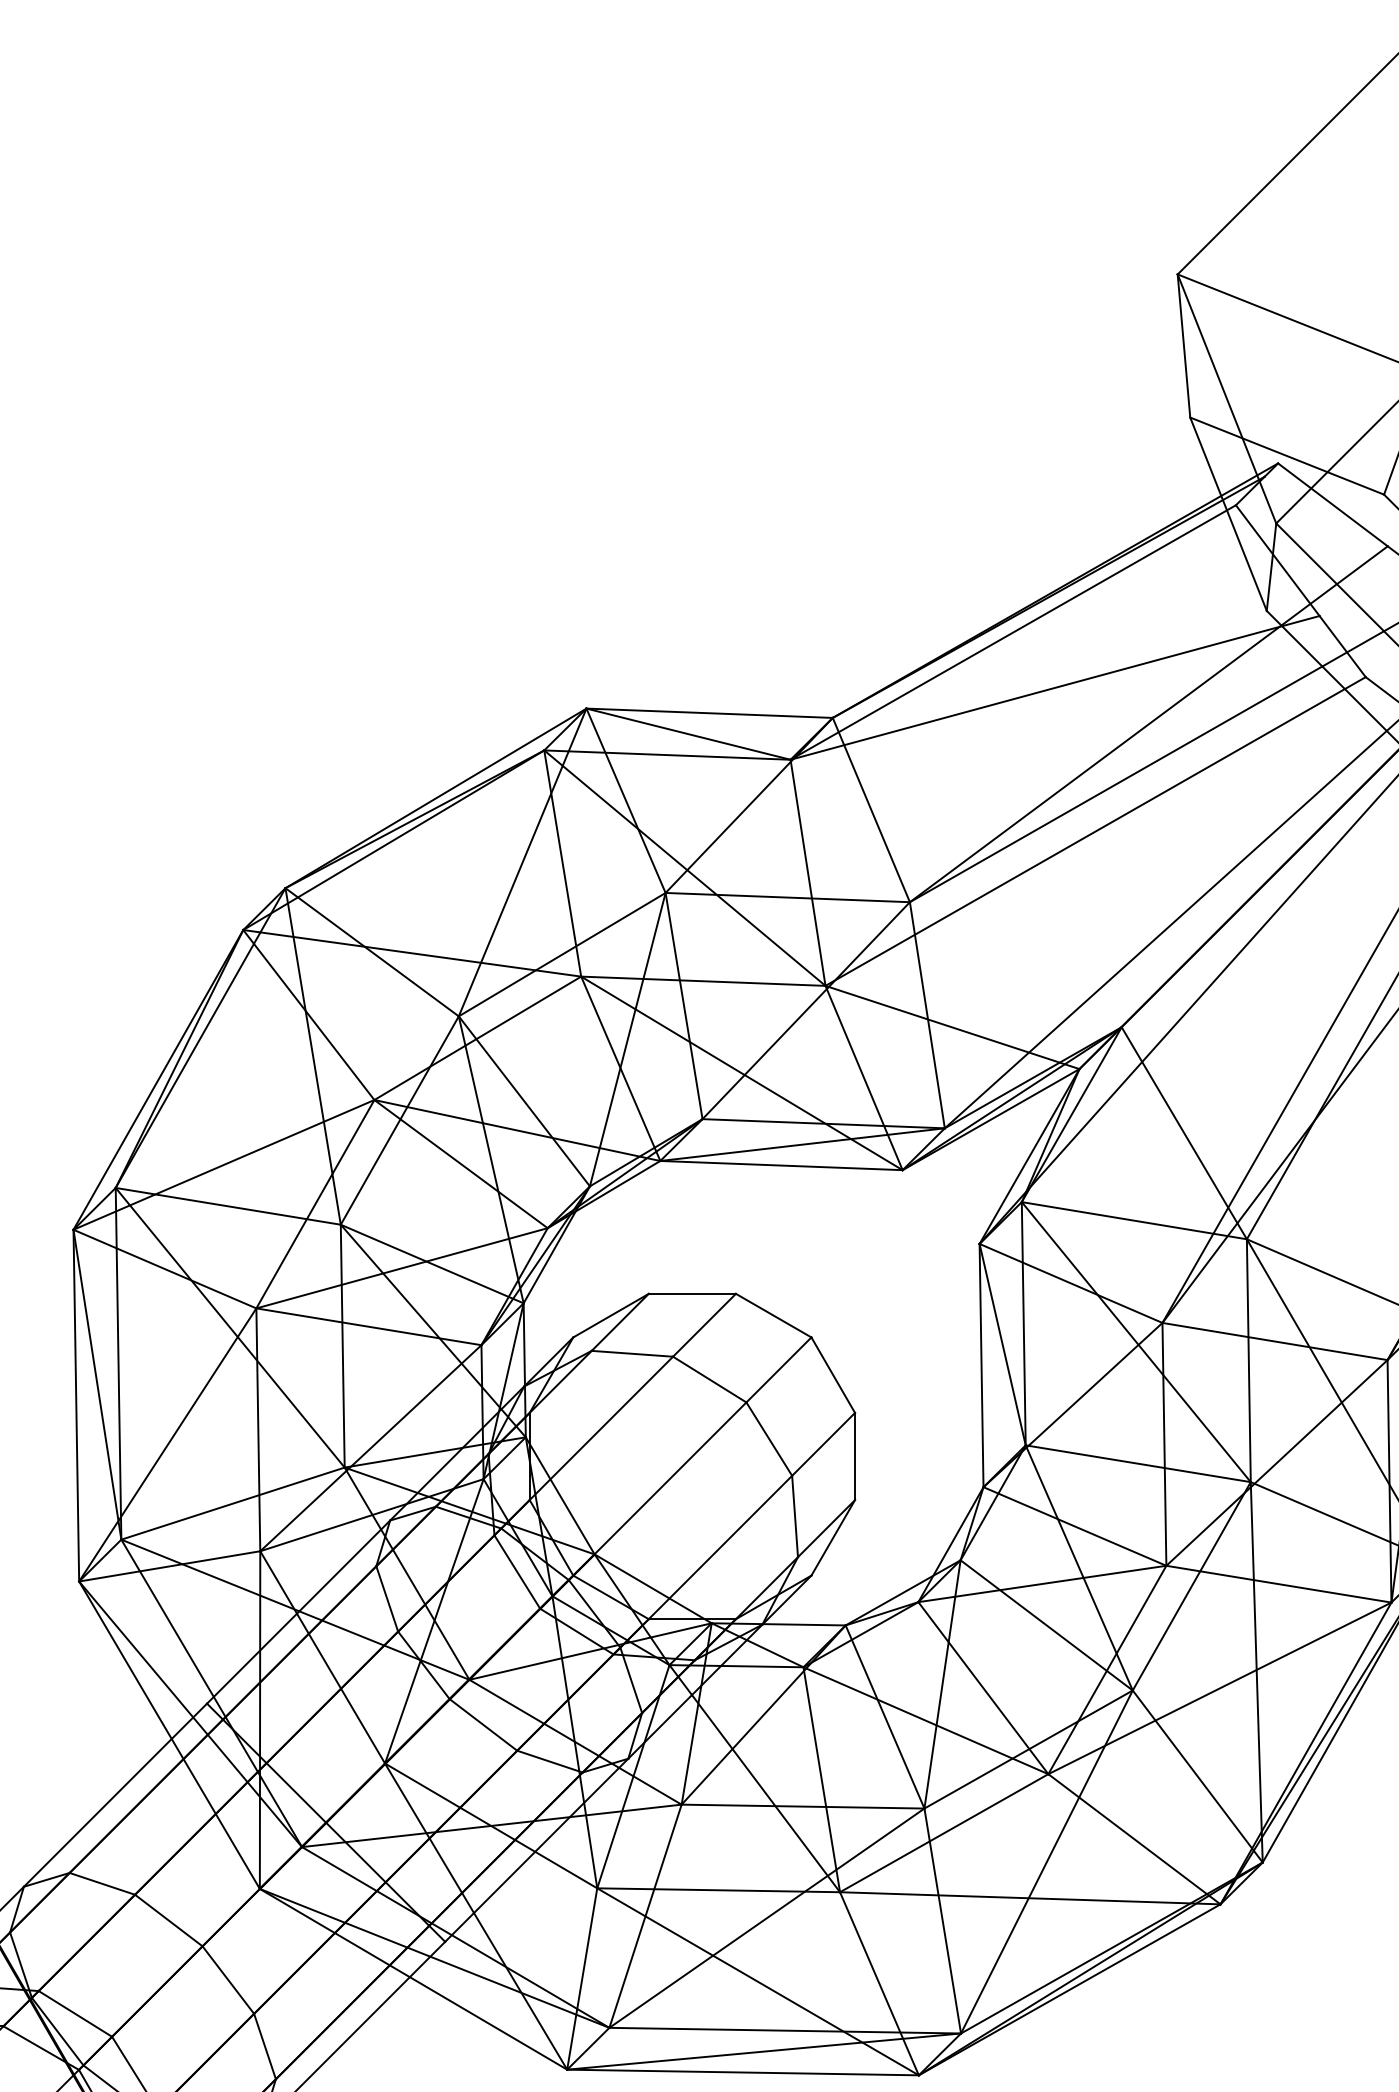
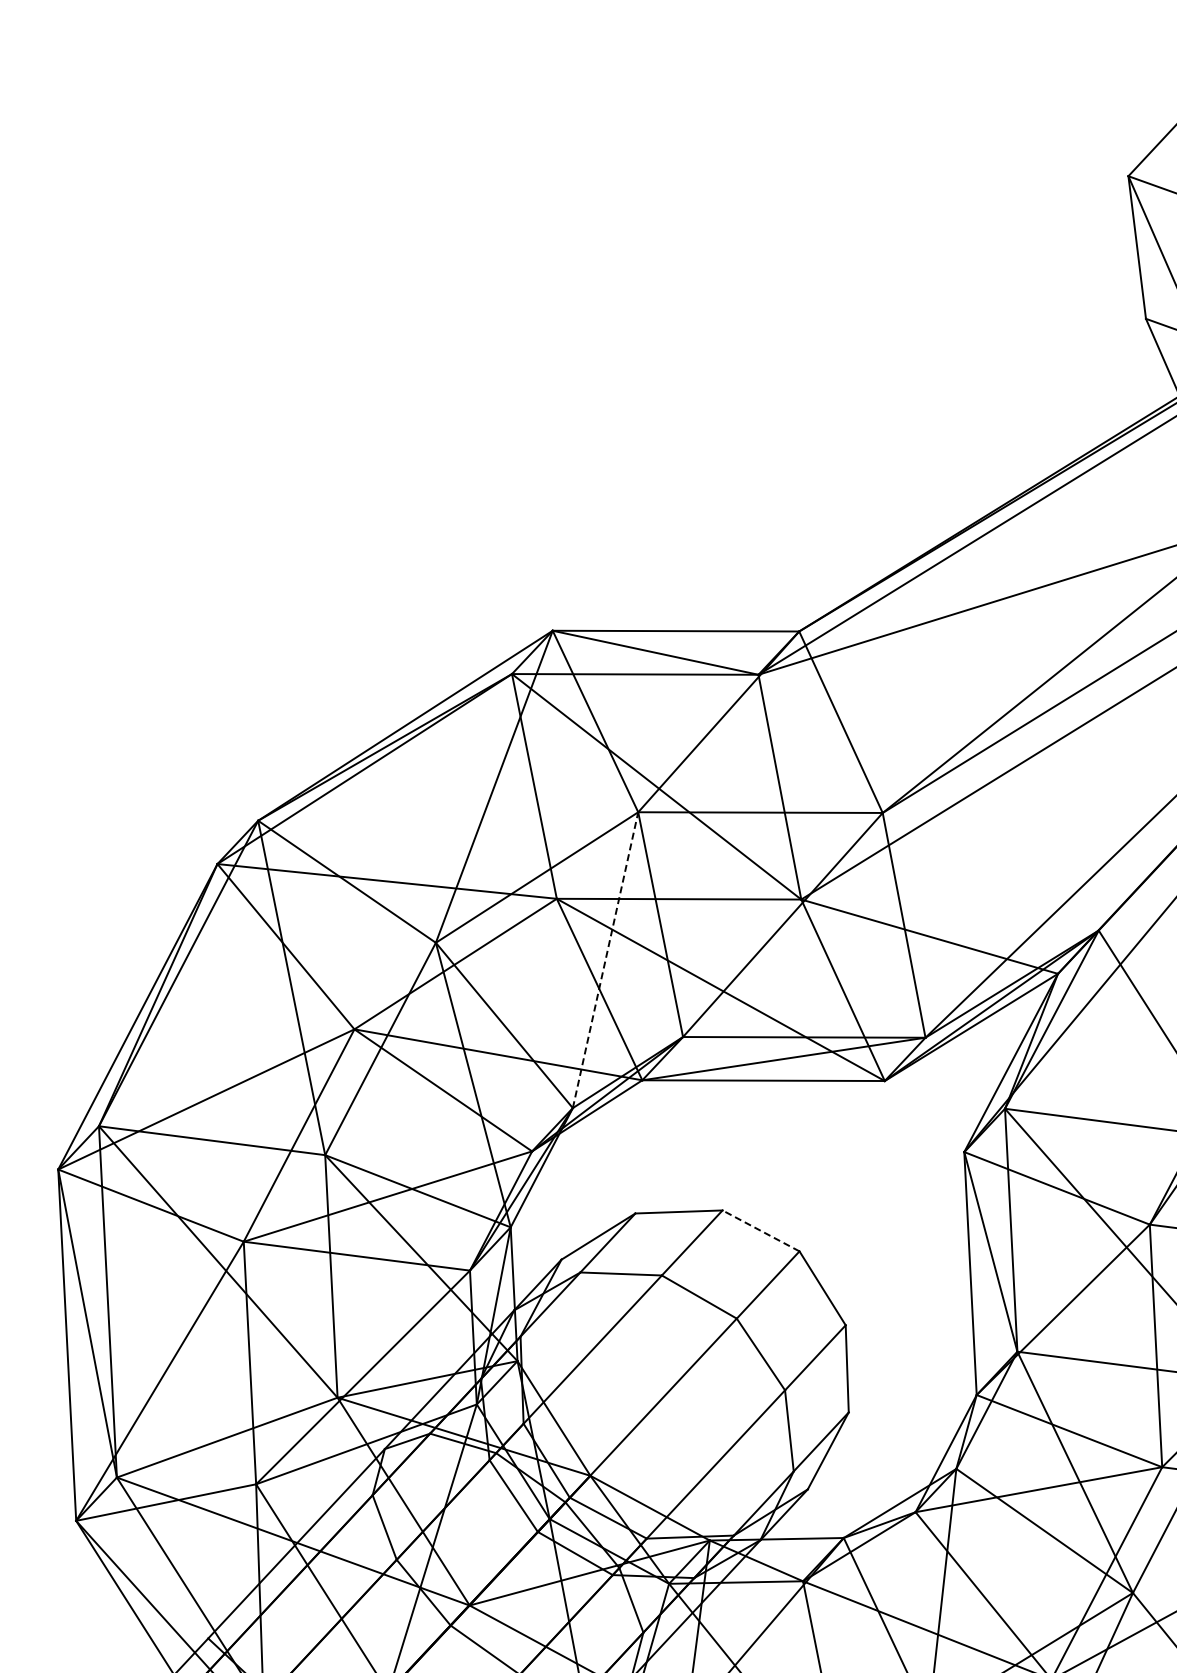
line: (627, 1039) -> (605, 960), solid -> dashed
line: (773, 1315) -> (760, 1230), solid -> dashed

